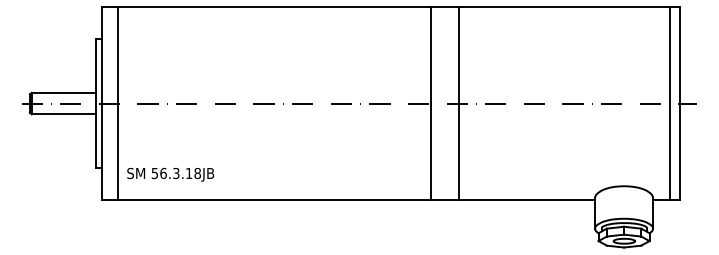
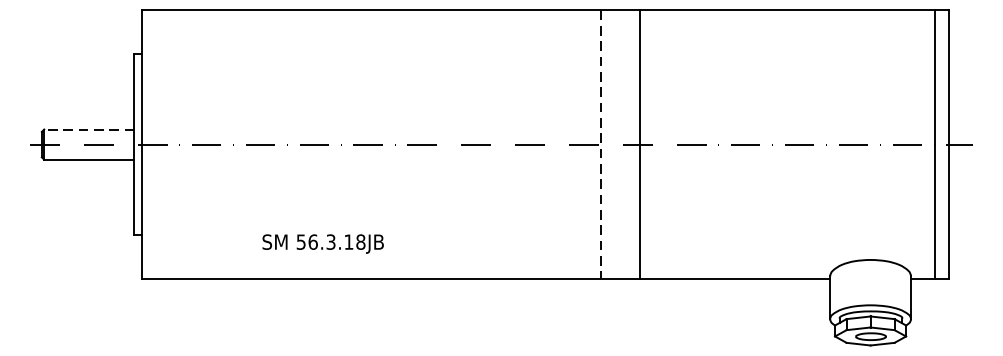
line: (63, 92) -> (88, 129), solid -> dashed
line: (117, 103) -> (163, 144), removed
line: (430, 104) -> (600, 145), solid -> dashed
text: (170, 174) -> (322, 243), moved

